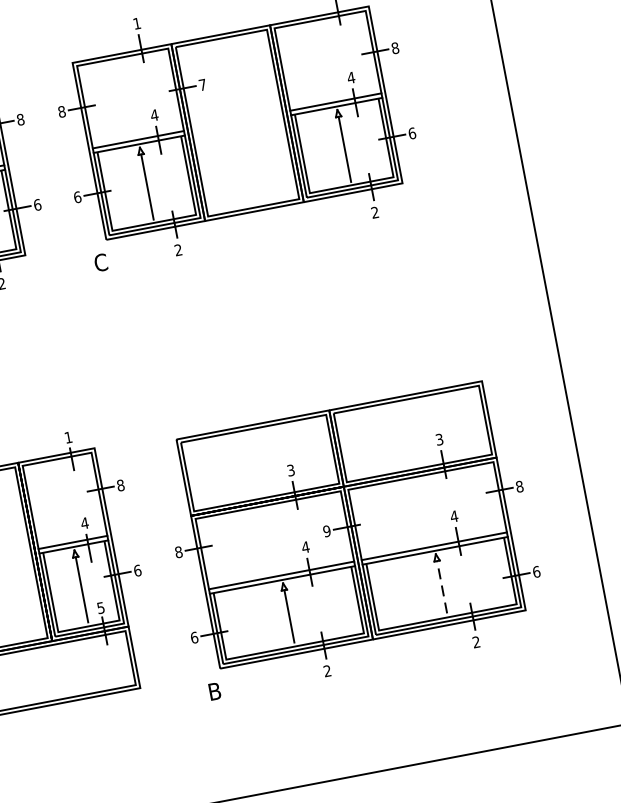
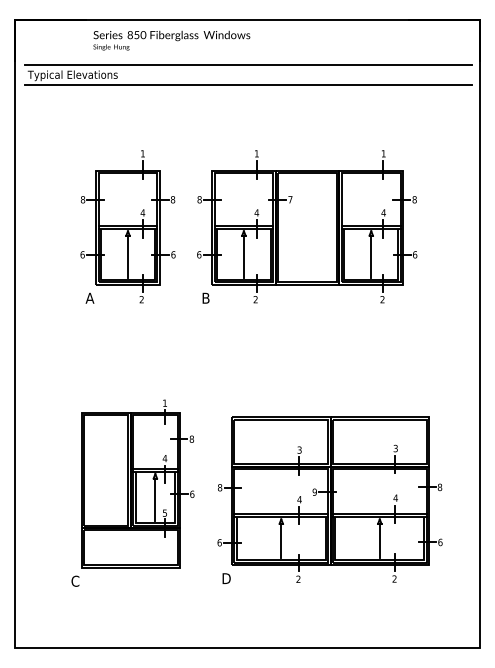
text: (99, 261) -> (205, 297), C -> B
line: (441, 586) -> (379, 540), dashed -> solid
text: (217, 690) -> (227, 578), B -> D

